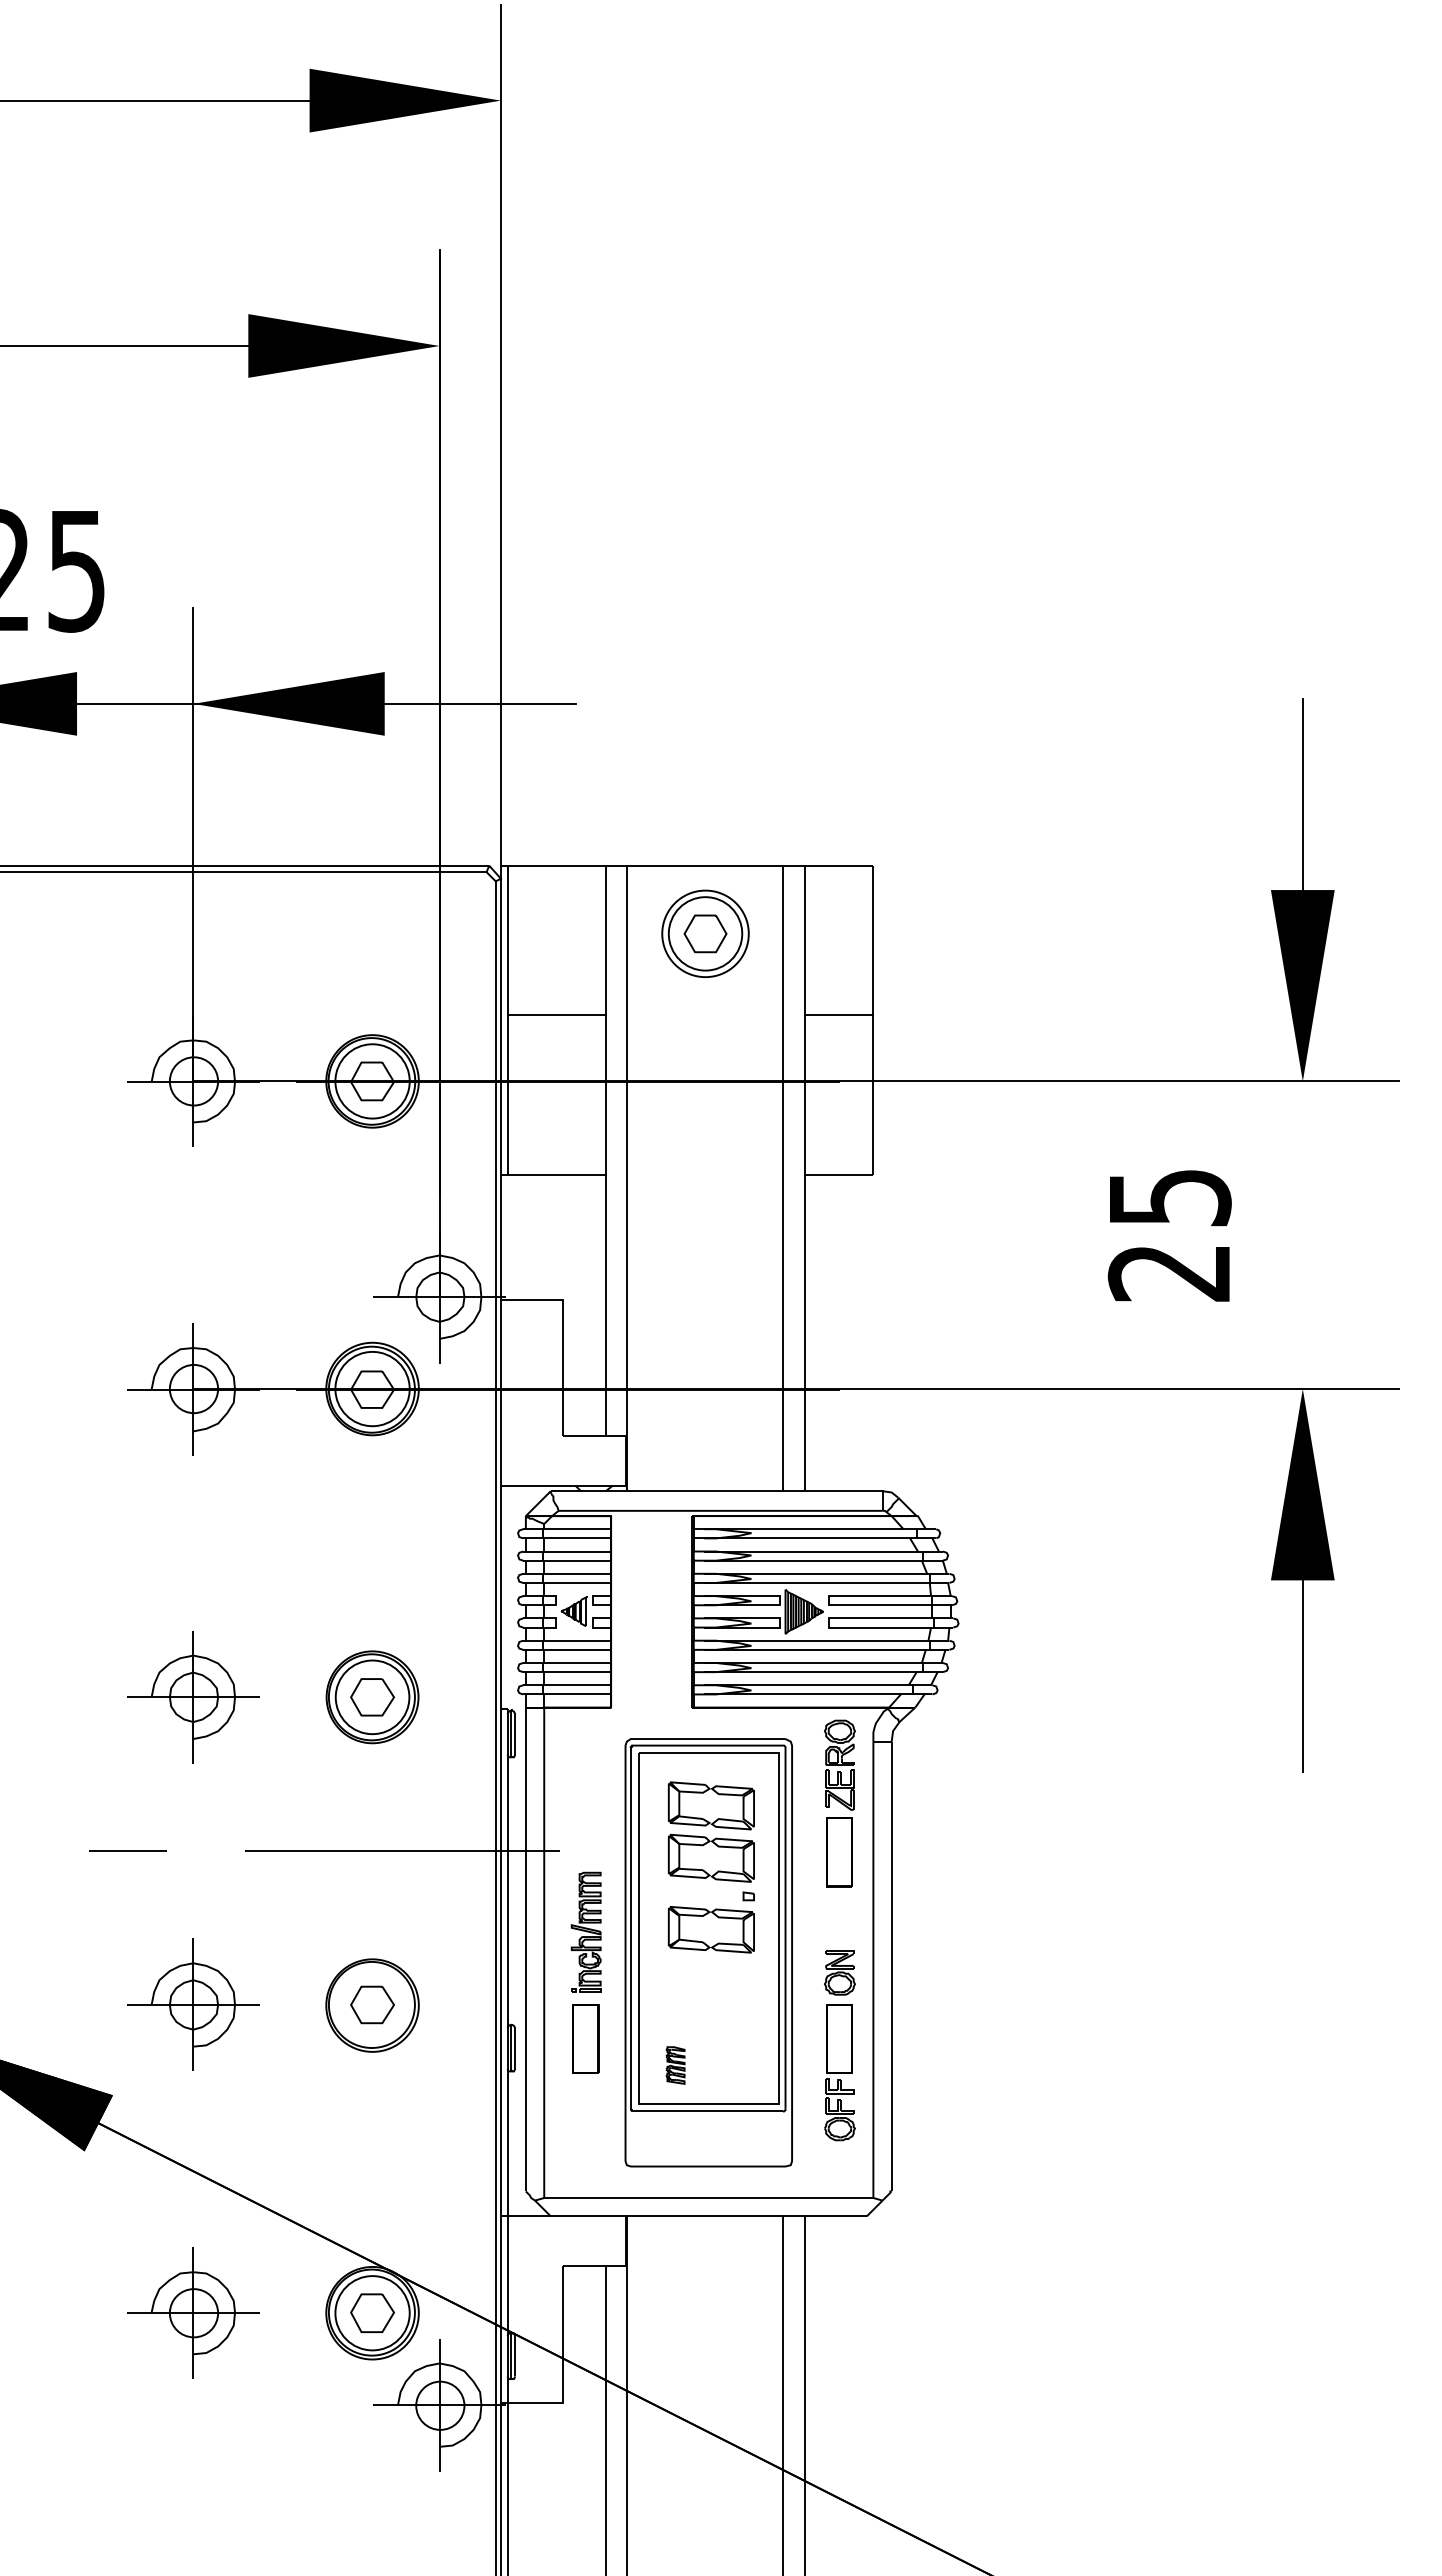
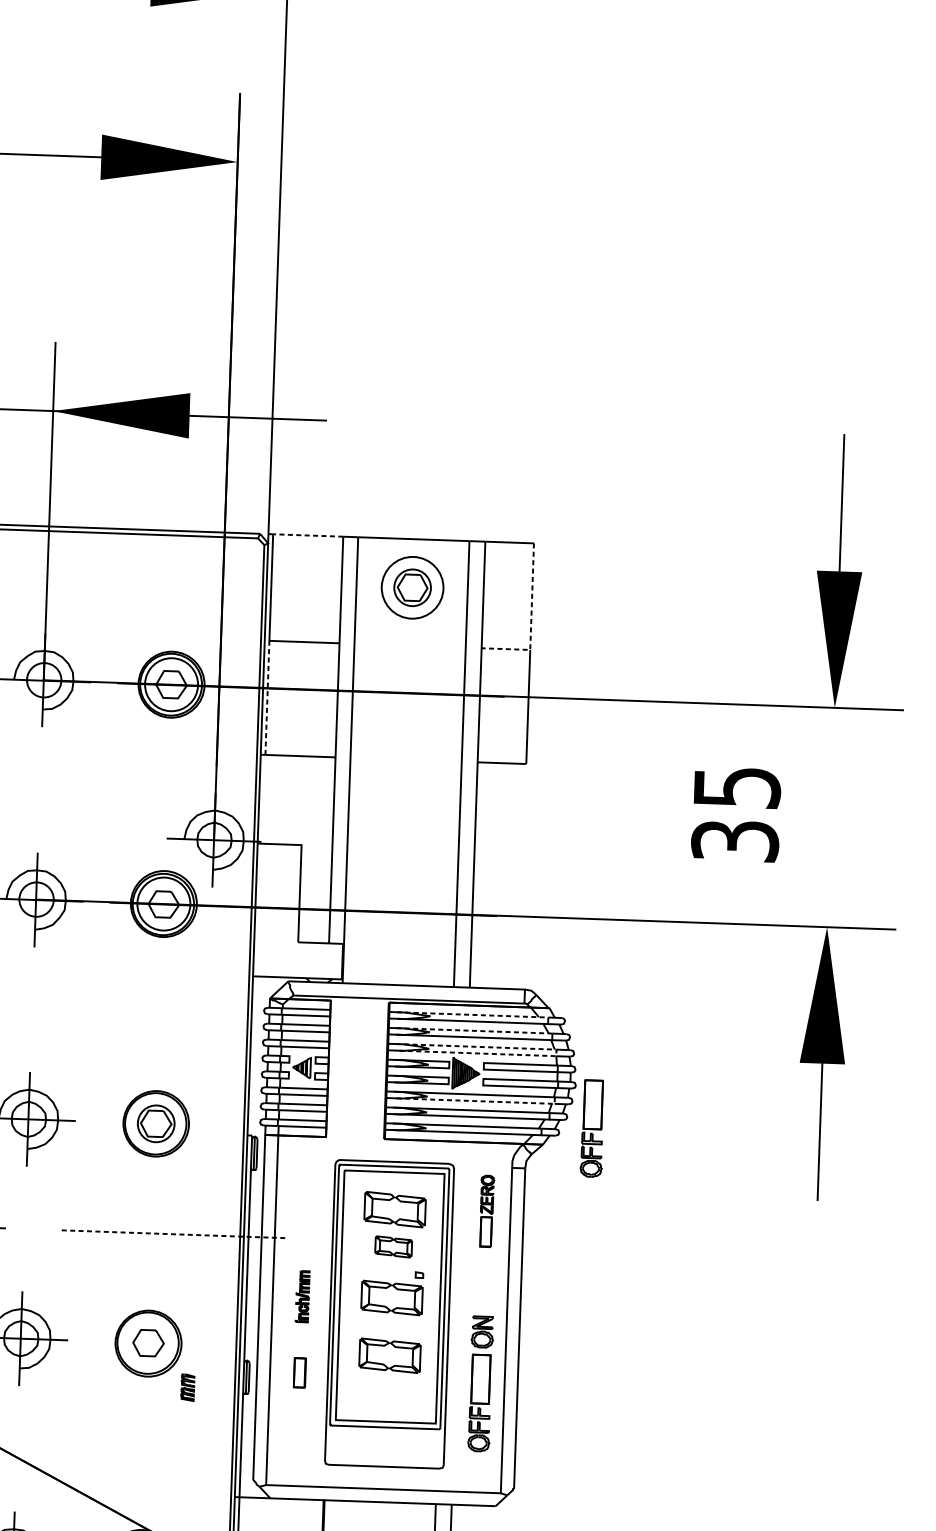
line: (556, 865) -> (308, 535), solid -> dashed
circle: (705, 933) -> (412, 587), size x0.7
line: (873, 975) -> (531, 621), solid -> dashed
line: (507, 1095) -> (267, 698), solid -> dashed
text: (1169, 1272) -> (734, 840), 25 -> 35
line: (810, 1529) -> (472, 1015), solid -> dashed
line: (814, 1551) -> (474, 1030), solid -> dashed
line: (929, 1578) -> (556, 1052), solid -> dashed
line: (821, 1649) -> (477, 1100), solid -> dashed
part: (983, 1682) -> (592, 1128), added
circle: (372, 1697) -> (156, 1123), size x0.7
part: (839, 1803) -> (486, 1211), size x0.6
line: (403, 1851) -> (174, 1234), solid -> dashed
part: (710, 1857) -> (393, 1246), size x0.6
part: (585, 1931) -> (302, 1296), size x0.6
part: (710, 2010) -> (389, 1355), added
part: (585, 2038) -> (299, 1372), size x0.6
part: (675, 2065) -> (187, 1387), moved

